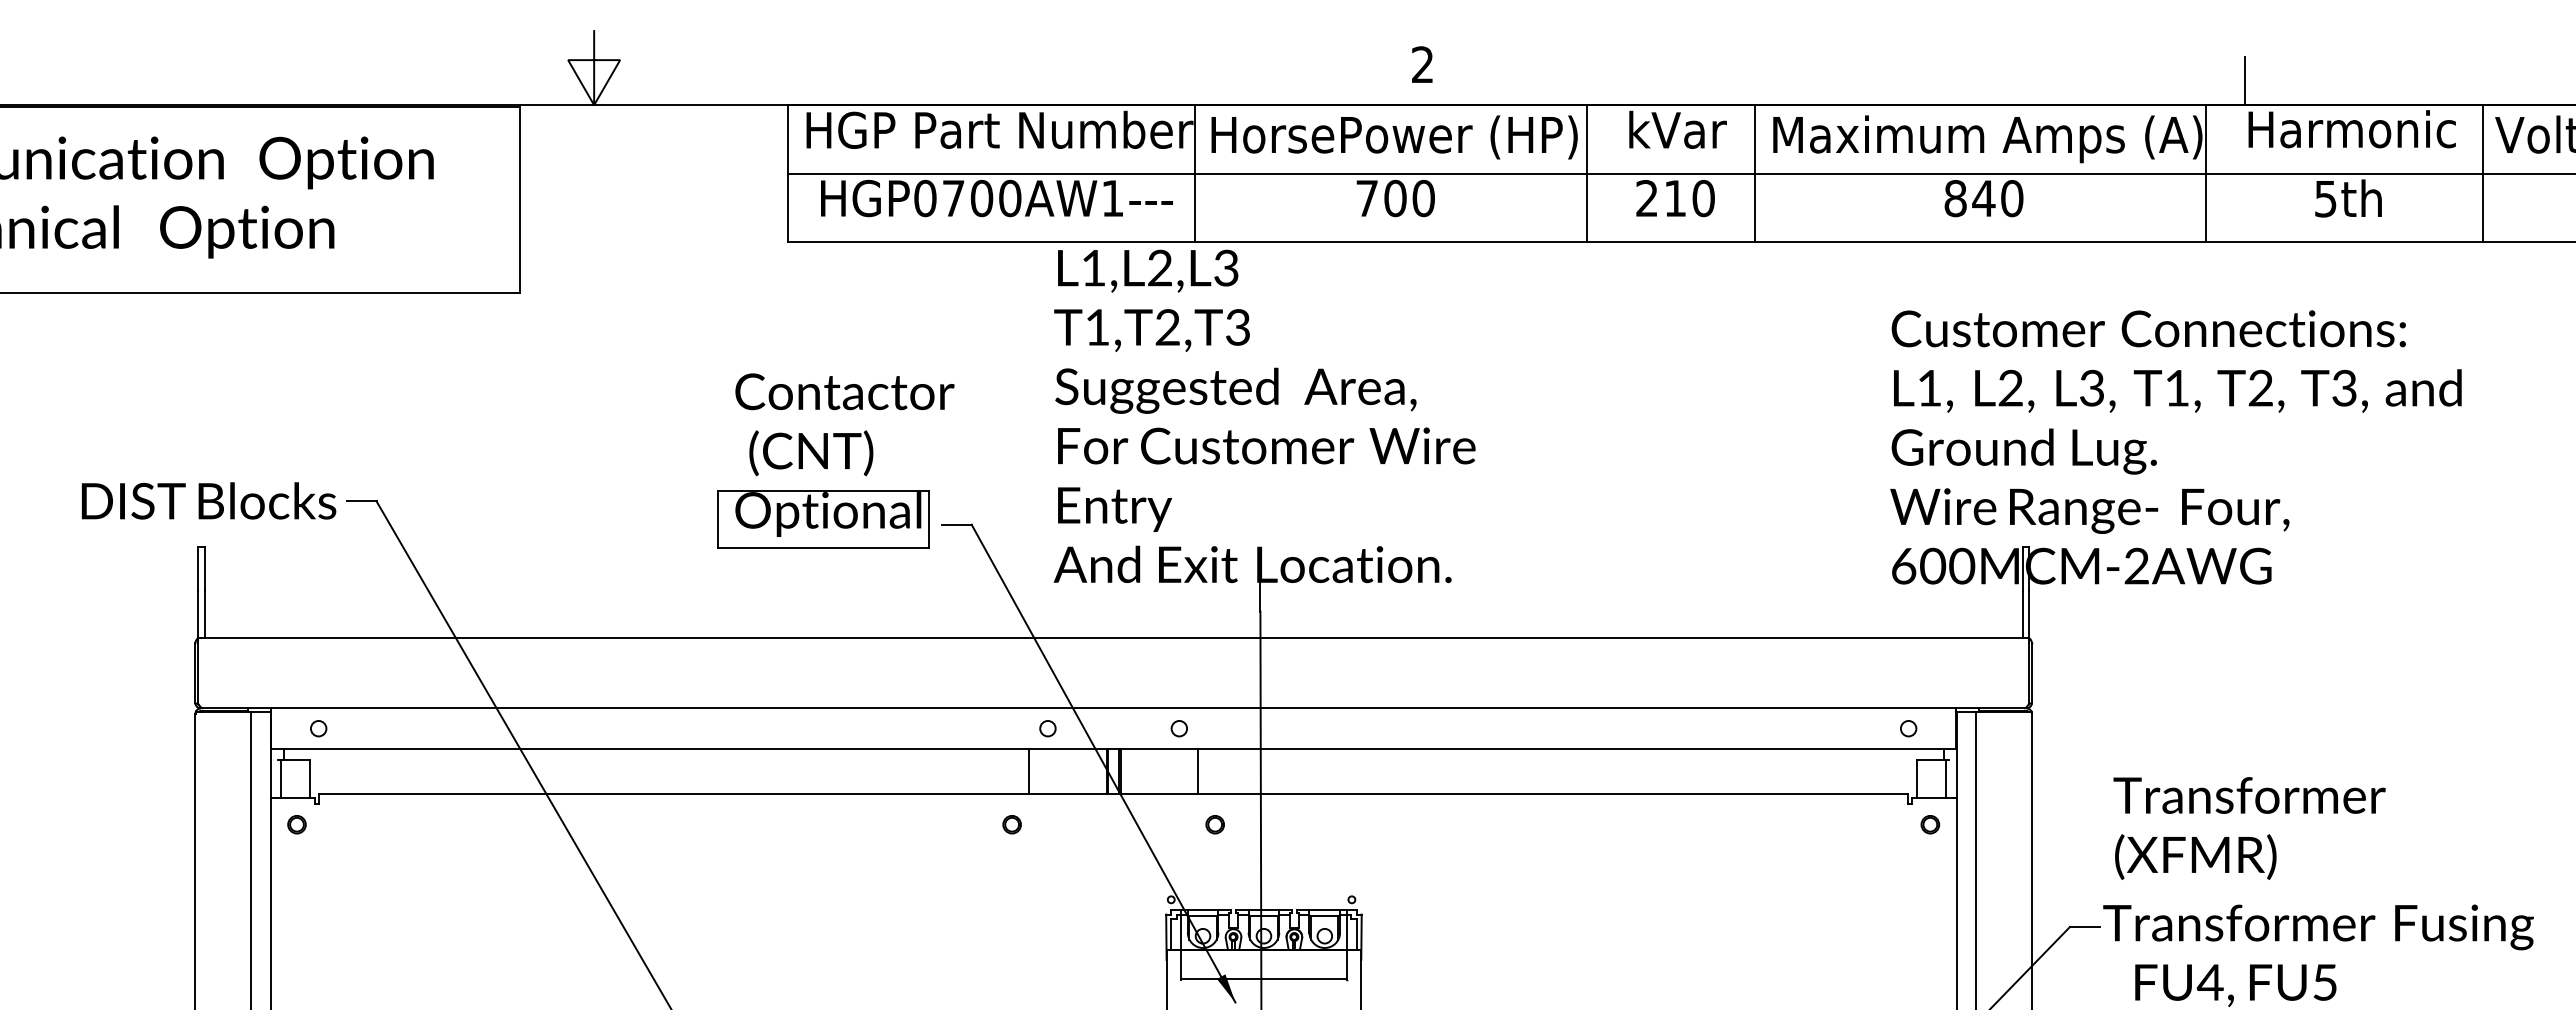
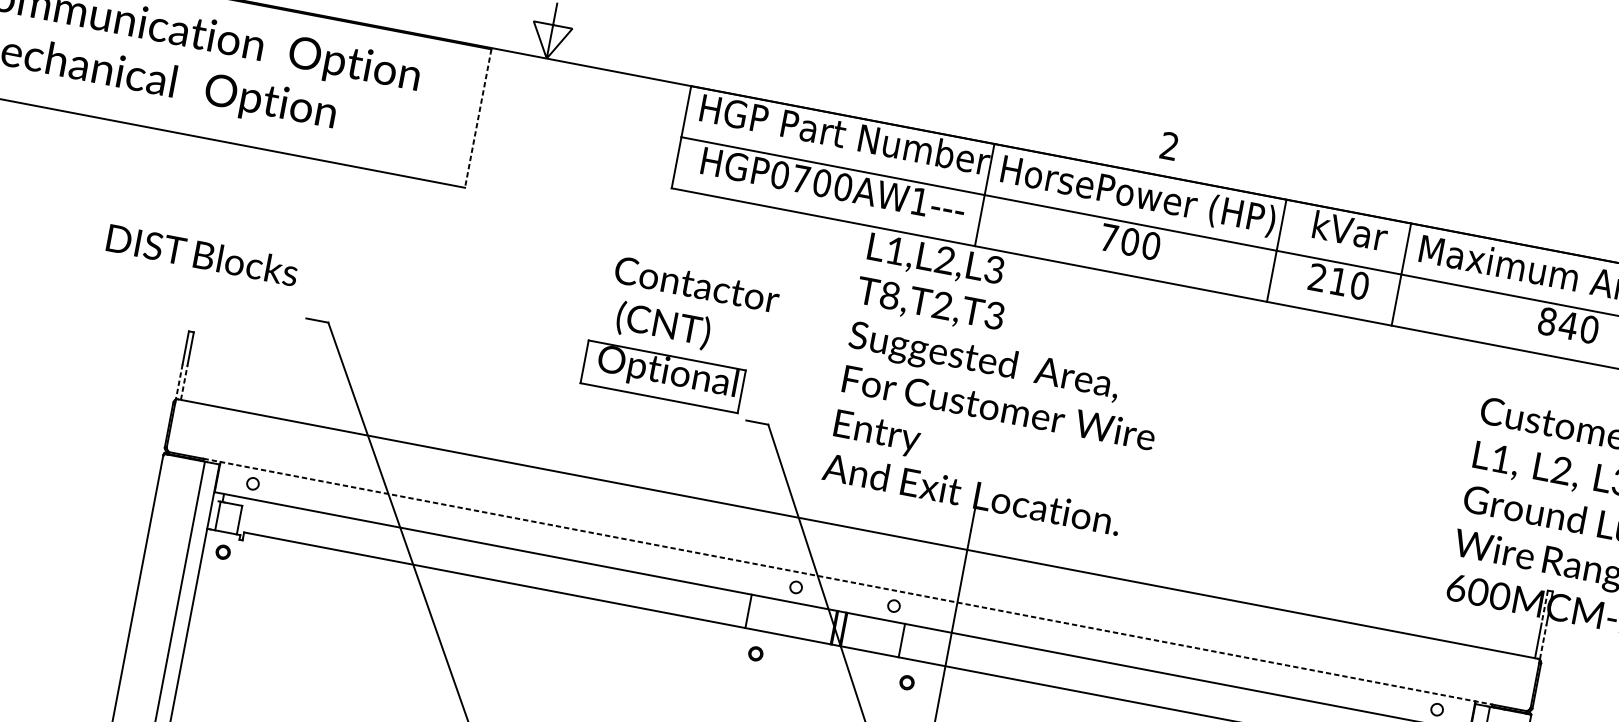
line: (520, 199) -> (478, 118), solid -> dashed
text: (1097, 327) -> (890, 295), T1,T2,T3 -> T8,T2,T3
part: (827, 460) -> (674, 333), moved
text: (208, 500) -> (202, 254), moved
line: (2022, 569) -> (1544, 607), solid -> dashed
line: (204, 613) -> (184, 381), solid -> dashed
line: (2029, 613) -> (1543, 641), solid -> dashed
line: (198, 614) -> (179, 381), solid -> dashed
line: (1114, 708) -> (848, 581), solid -> dashed
line: (1029, 771) -> (748, 611), moved

